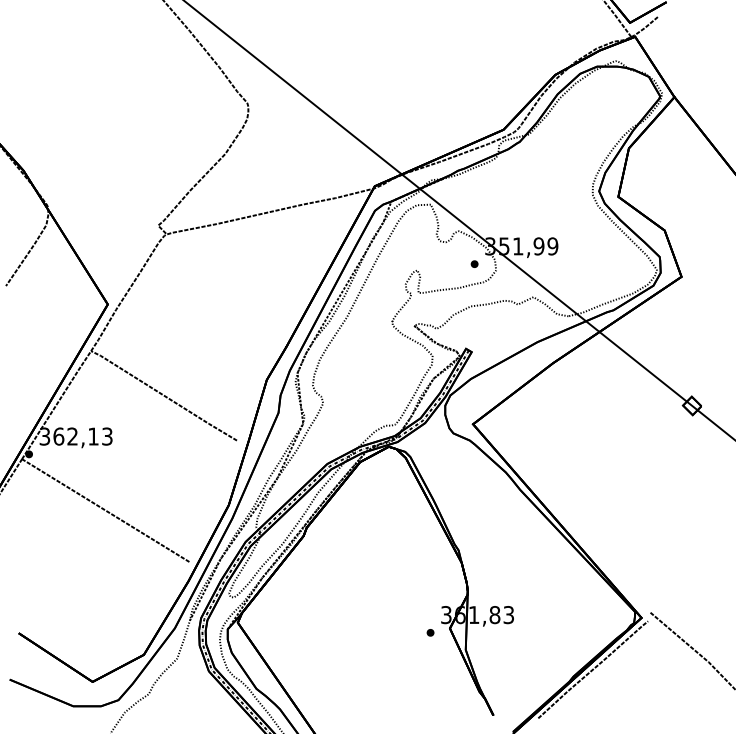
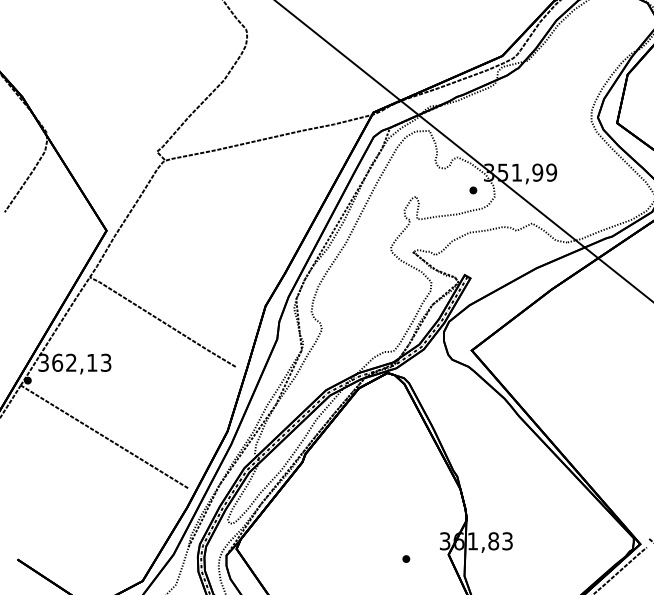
part: (430, 632) -> (406, 558), moved

